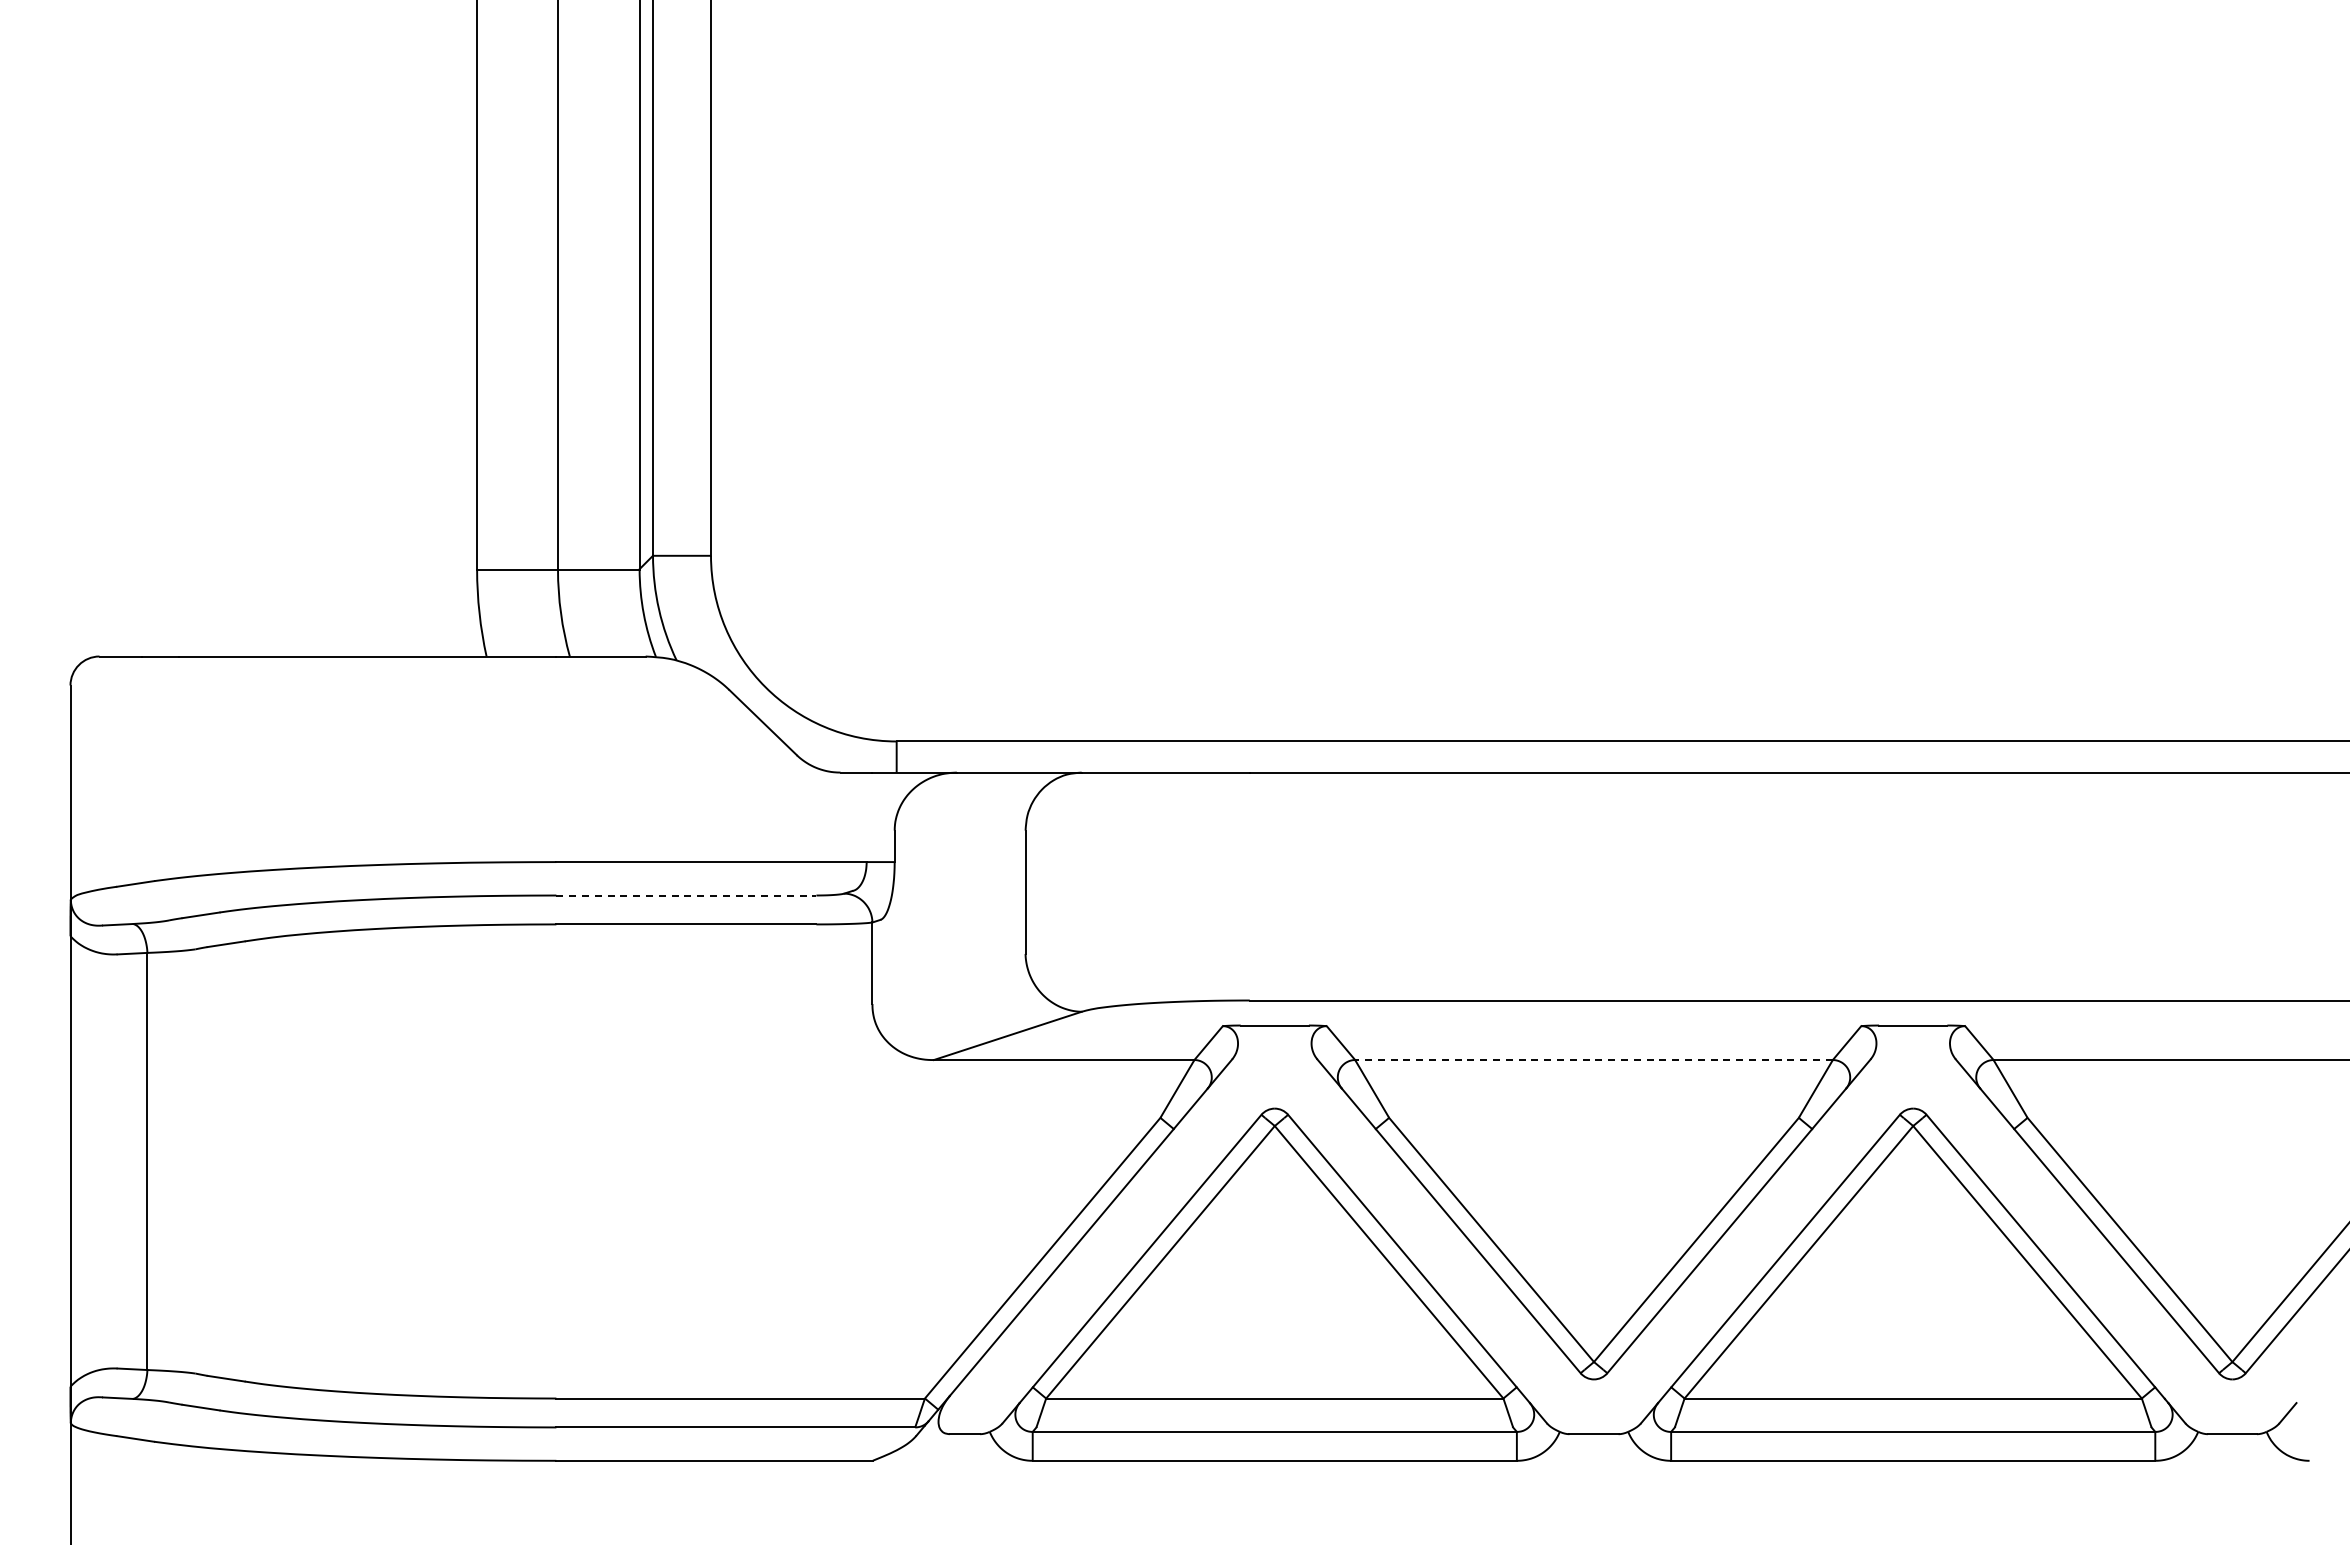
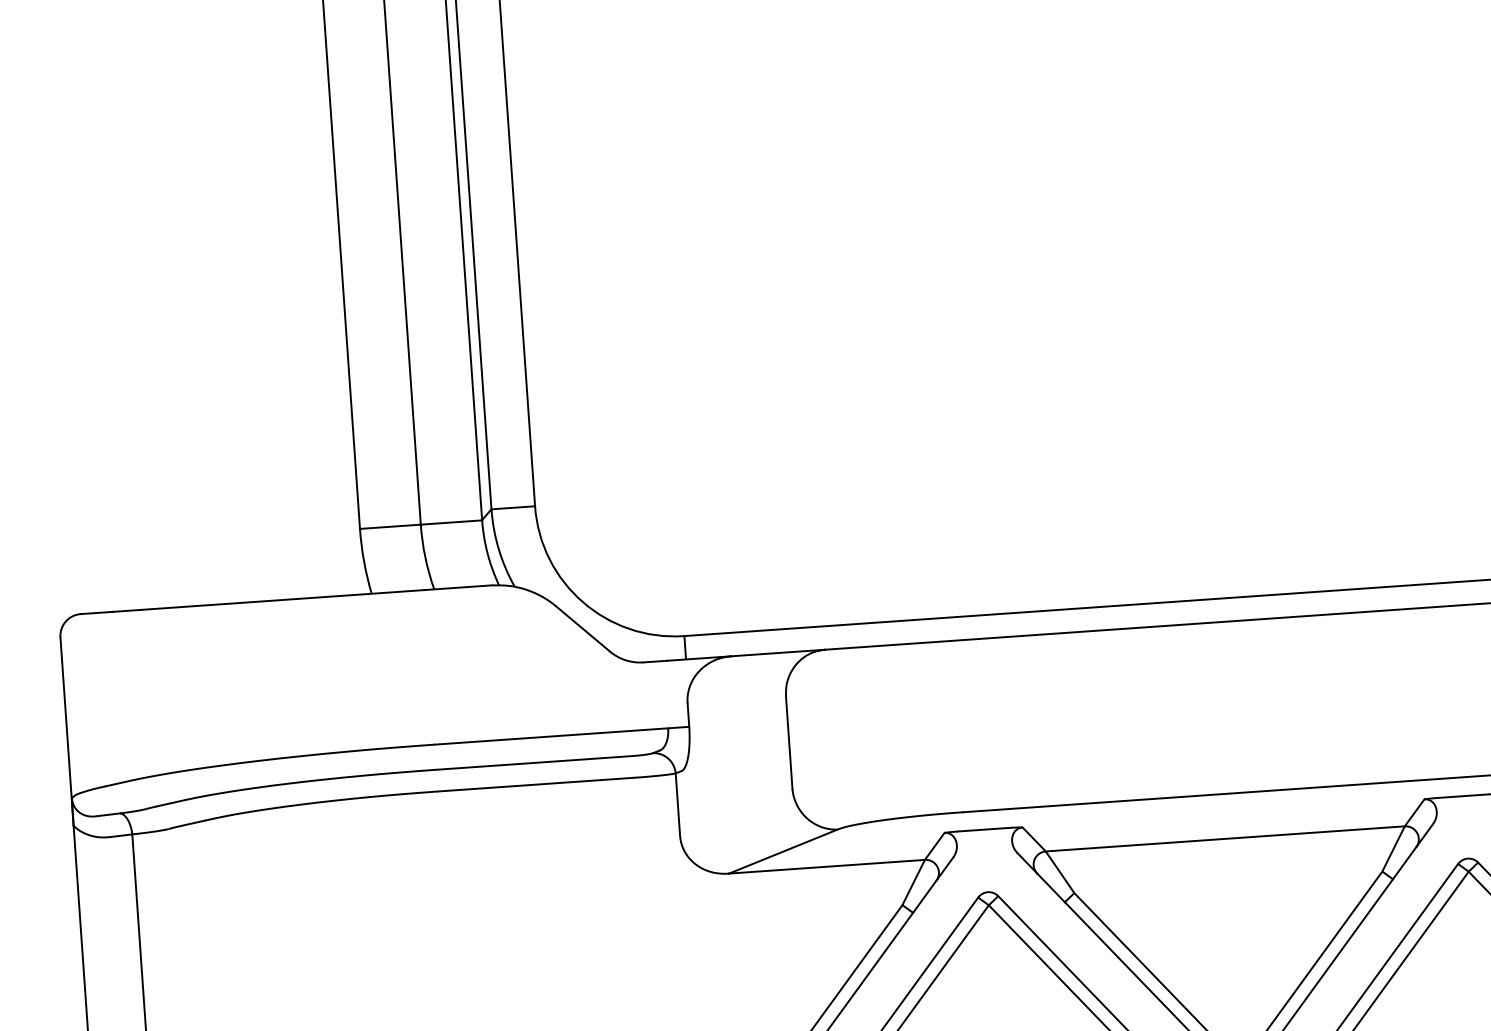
line: (686, 895) -> (534, 762), dashed -> solid
line: (1594, 1060) -> (1225, 839), dashed -> solid

